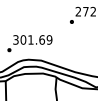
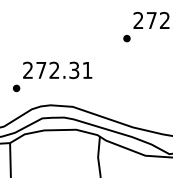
text: (32, 39) -> (57, 69), 301.69 -> 272.31

